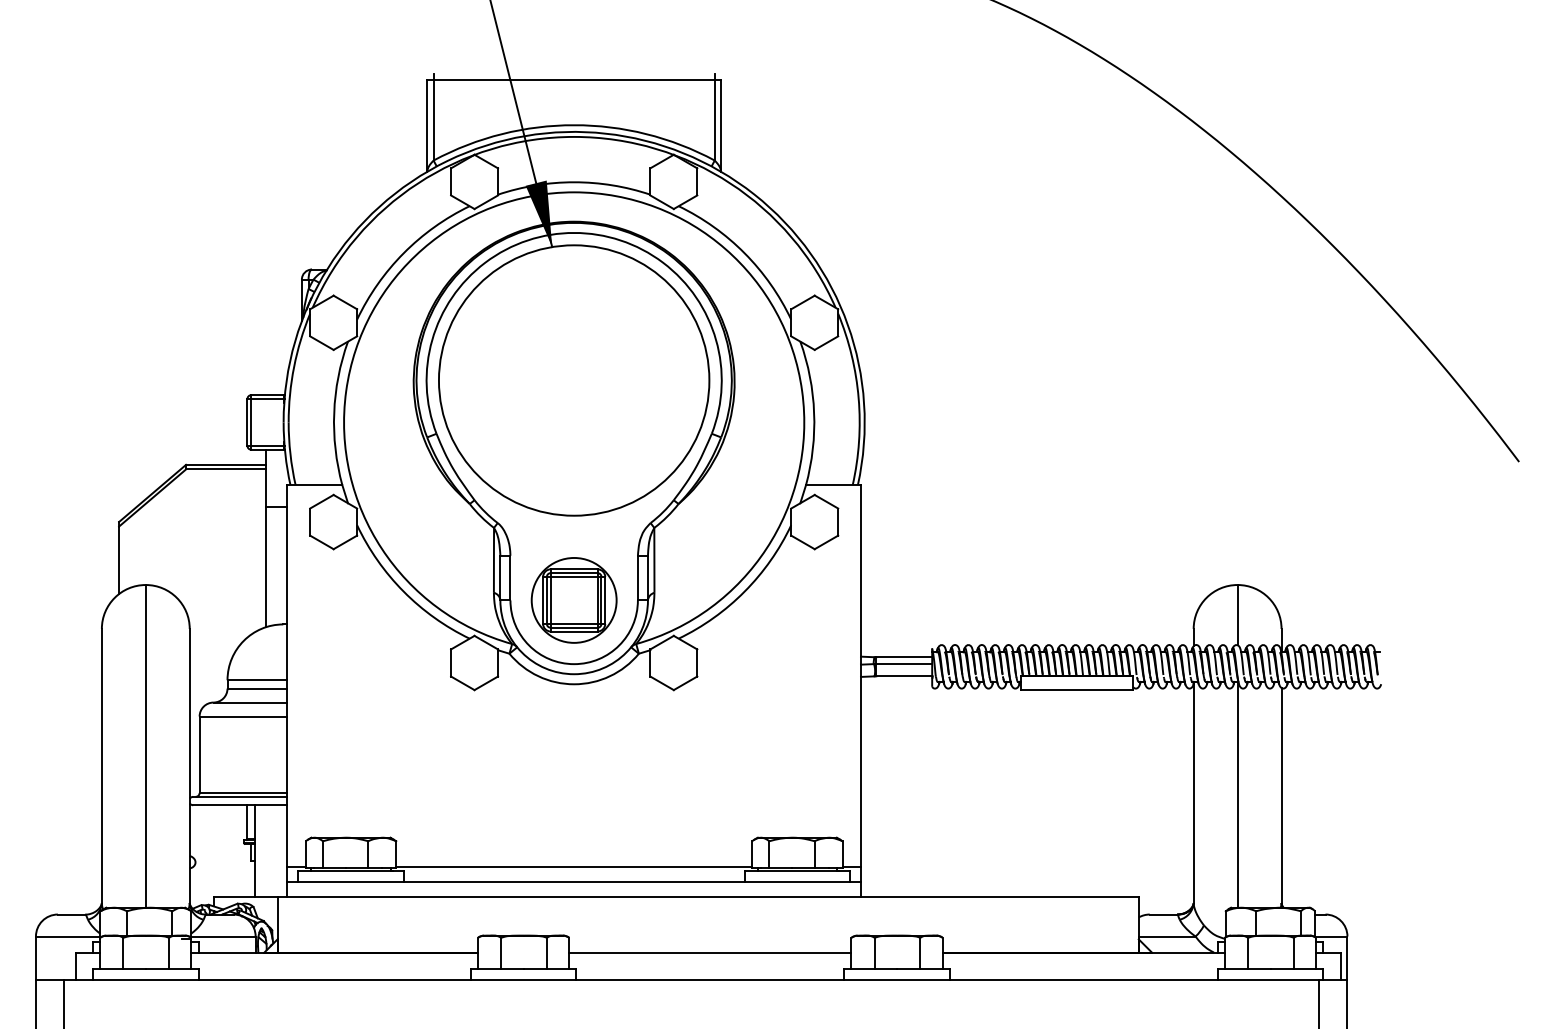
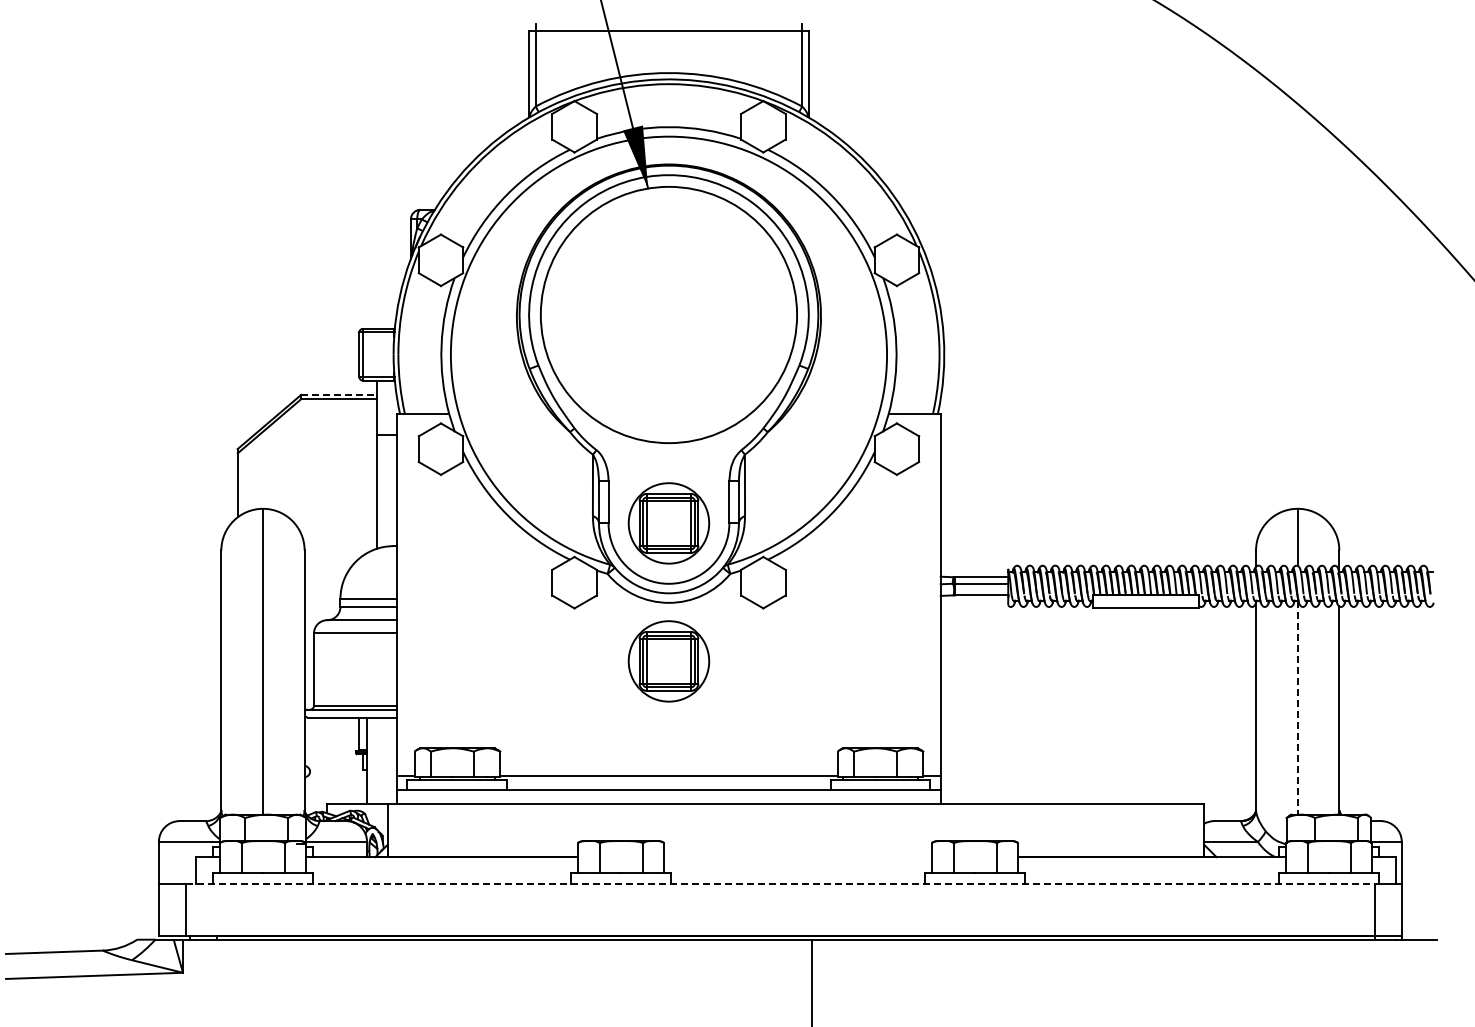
line: (225, 464) -> (338, 394), solid -> dashed
part: (573, 746) -> (668, 661), added
line: (1237, 795) -> (1297, 708), solid -> dashed
line: (709, 952) -> (797, 857), removed
line: (691, 980) -> (780, 883), solid -> dashed

